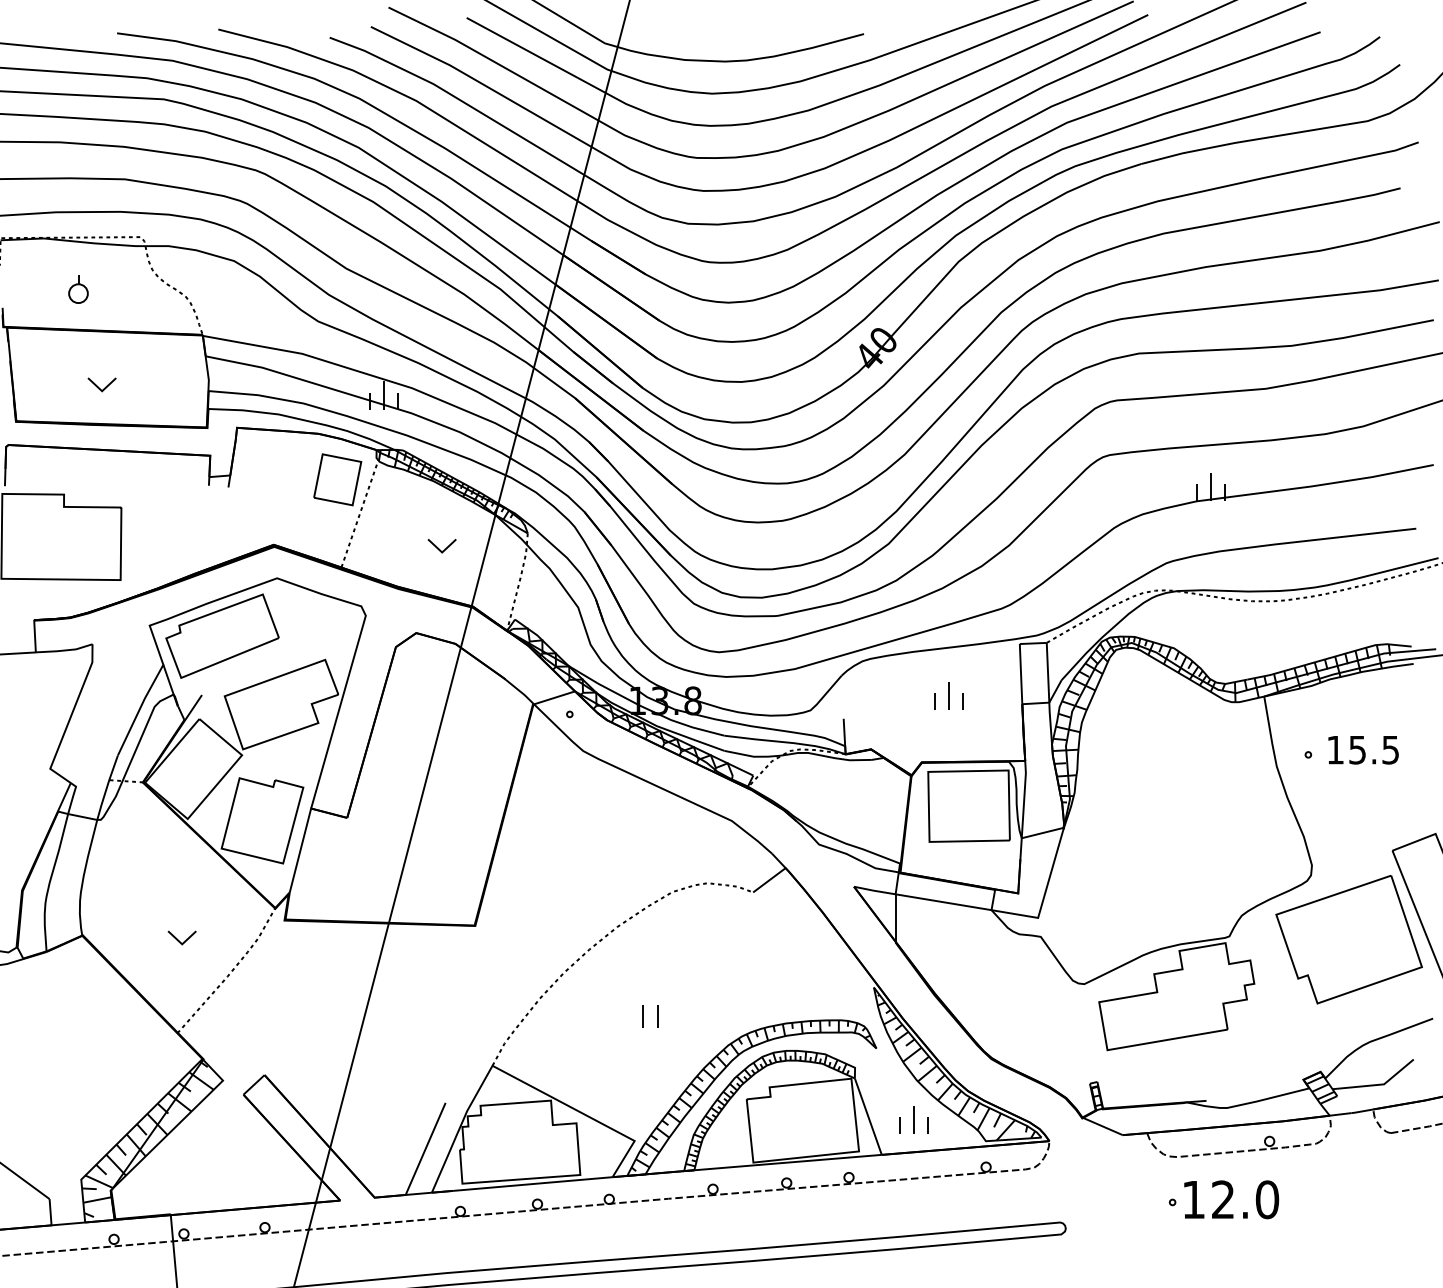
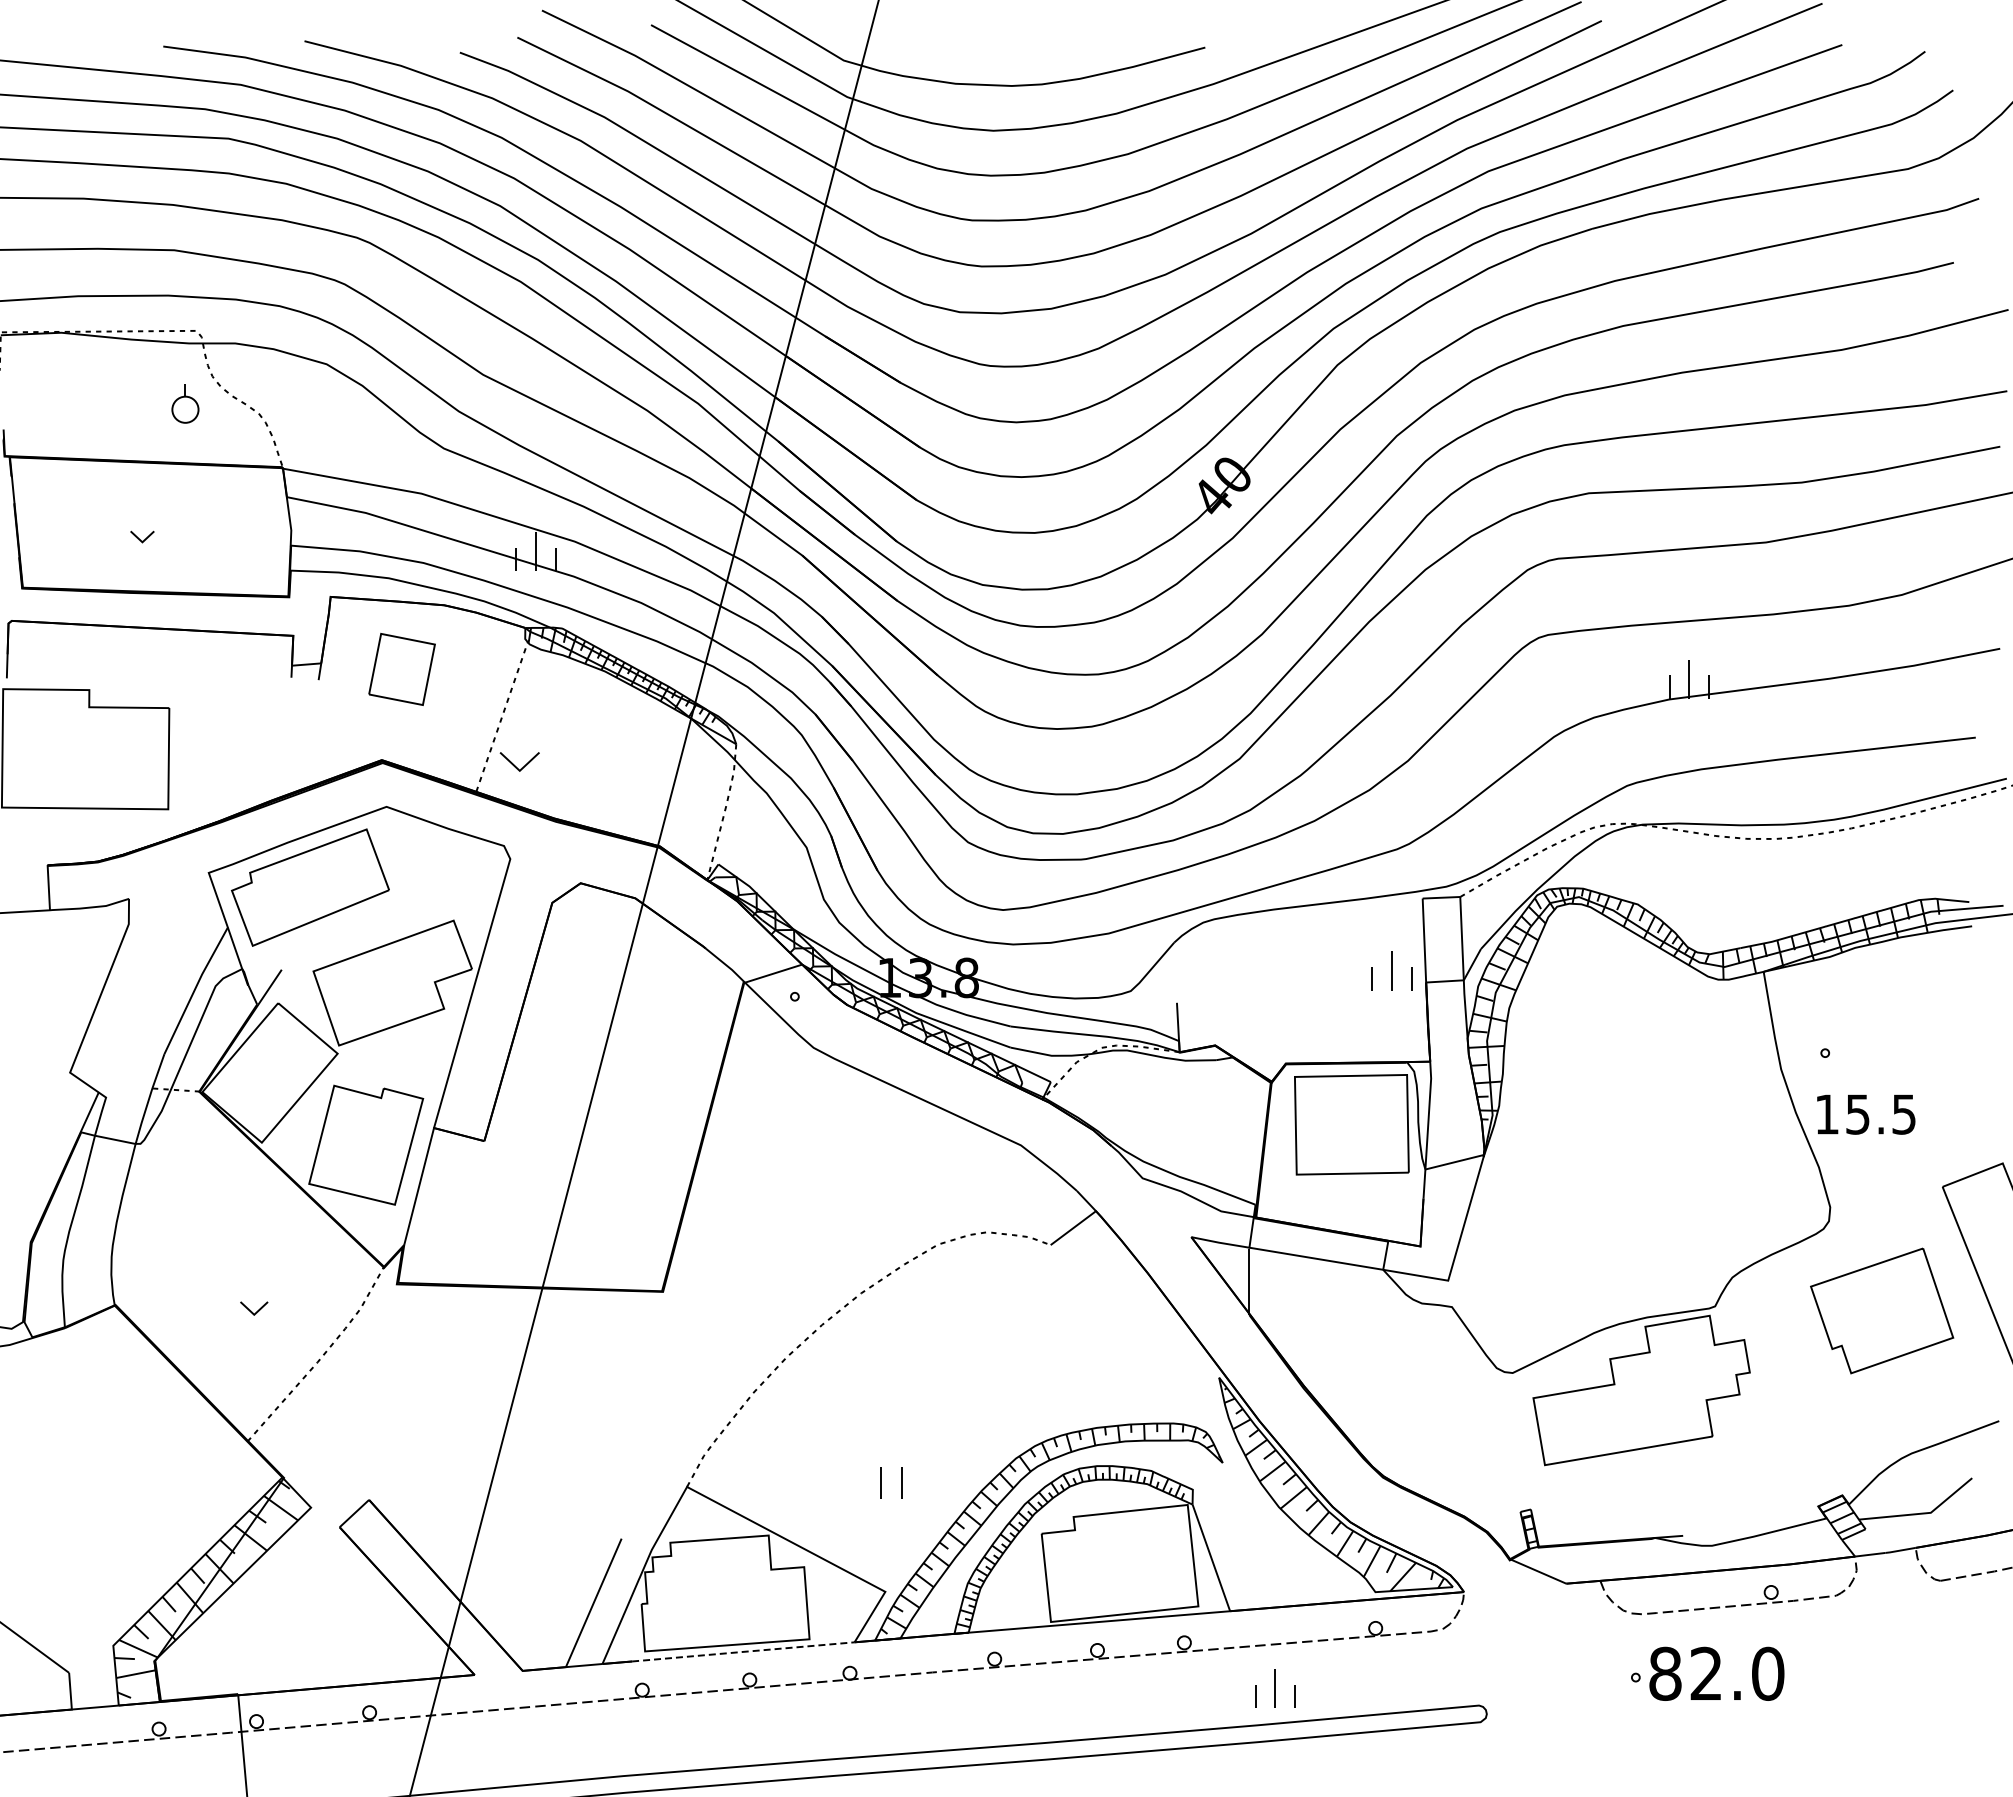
part: (78, 289) -> (185, 403), moved
part: (102, 384) -> (142, 536), size x0.6
part: (337, 479) -> (401, 668), moved
part: (441, 545) -> (519, 761), moved
part: (948, 695) -> (1391, 970), moved
text: (1363, 750) -> (1866, 1114), moved
part: (182, 937) -> (254, 1308), size x0.7
part: (1348, 939) -> (1881, 1310), size x0.7
part: (643, 1016) -> (881, 1482), moved
part: (914, 1119) -> (1275, 1688), moved
line: (532, 1183) -> (743, 1651), solid -> dashed
text: (1193, 1199) -> (1665, 1673), 12.0 -> 82.0

